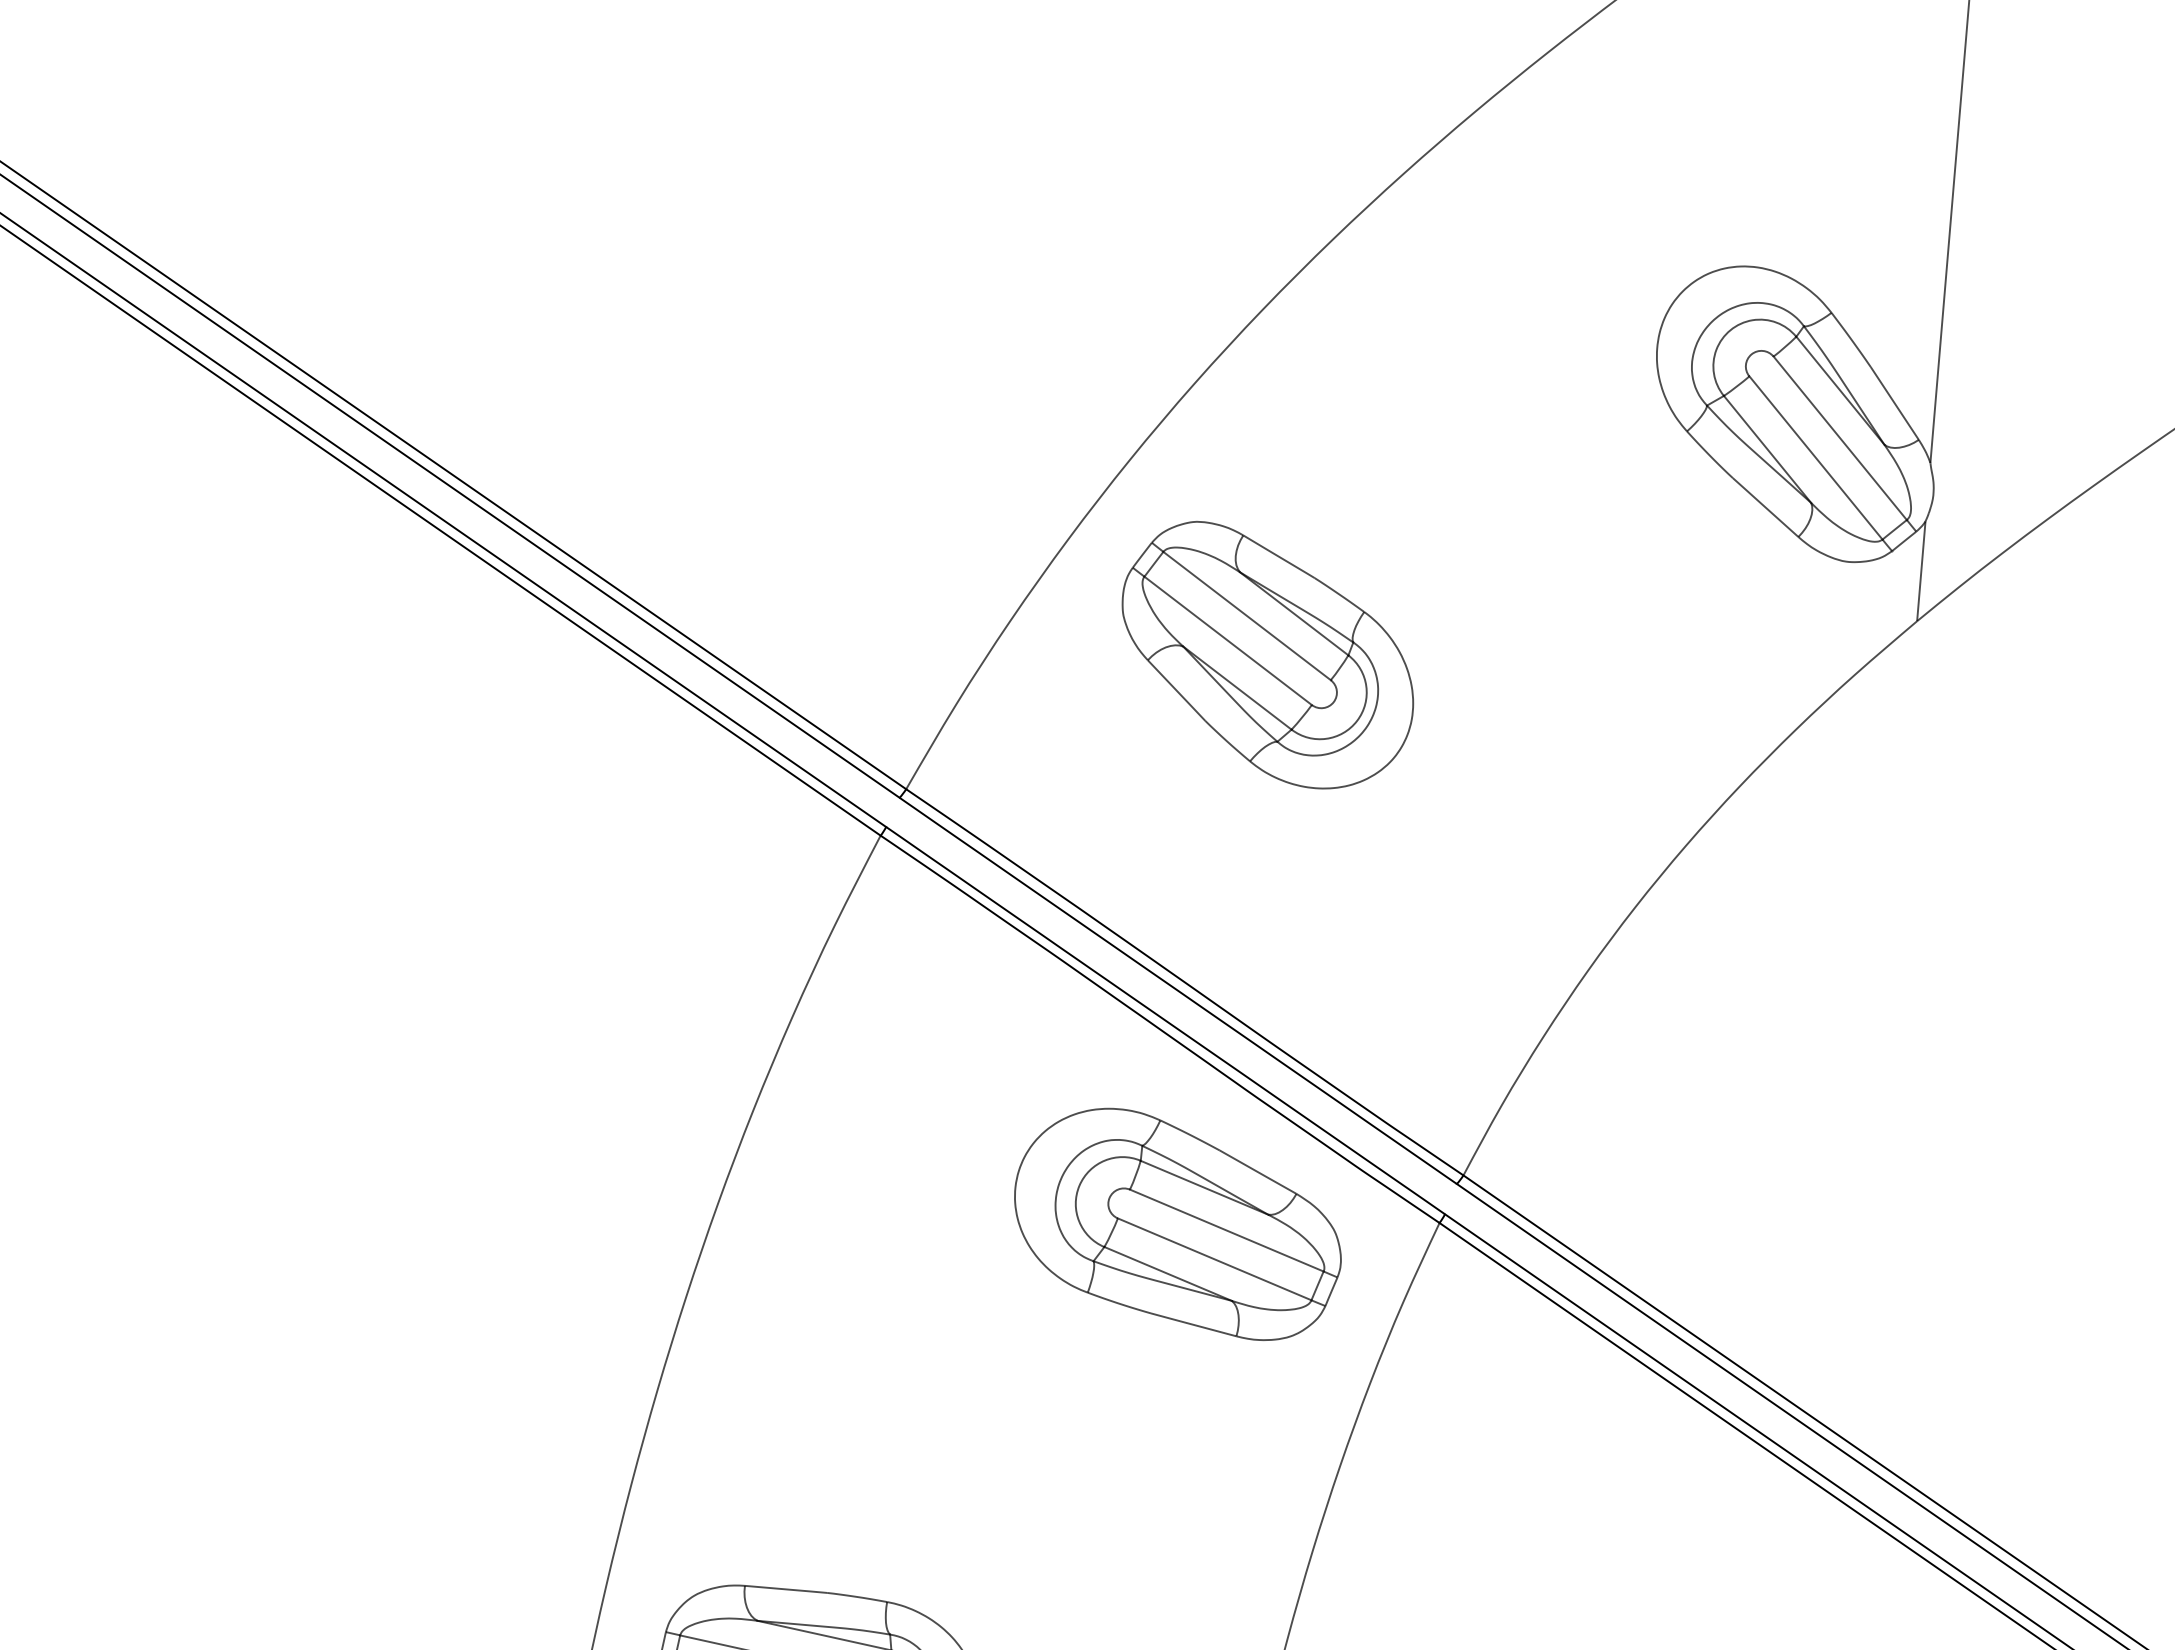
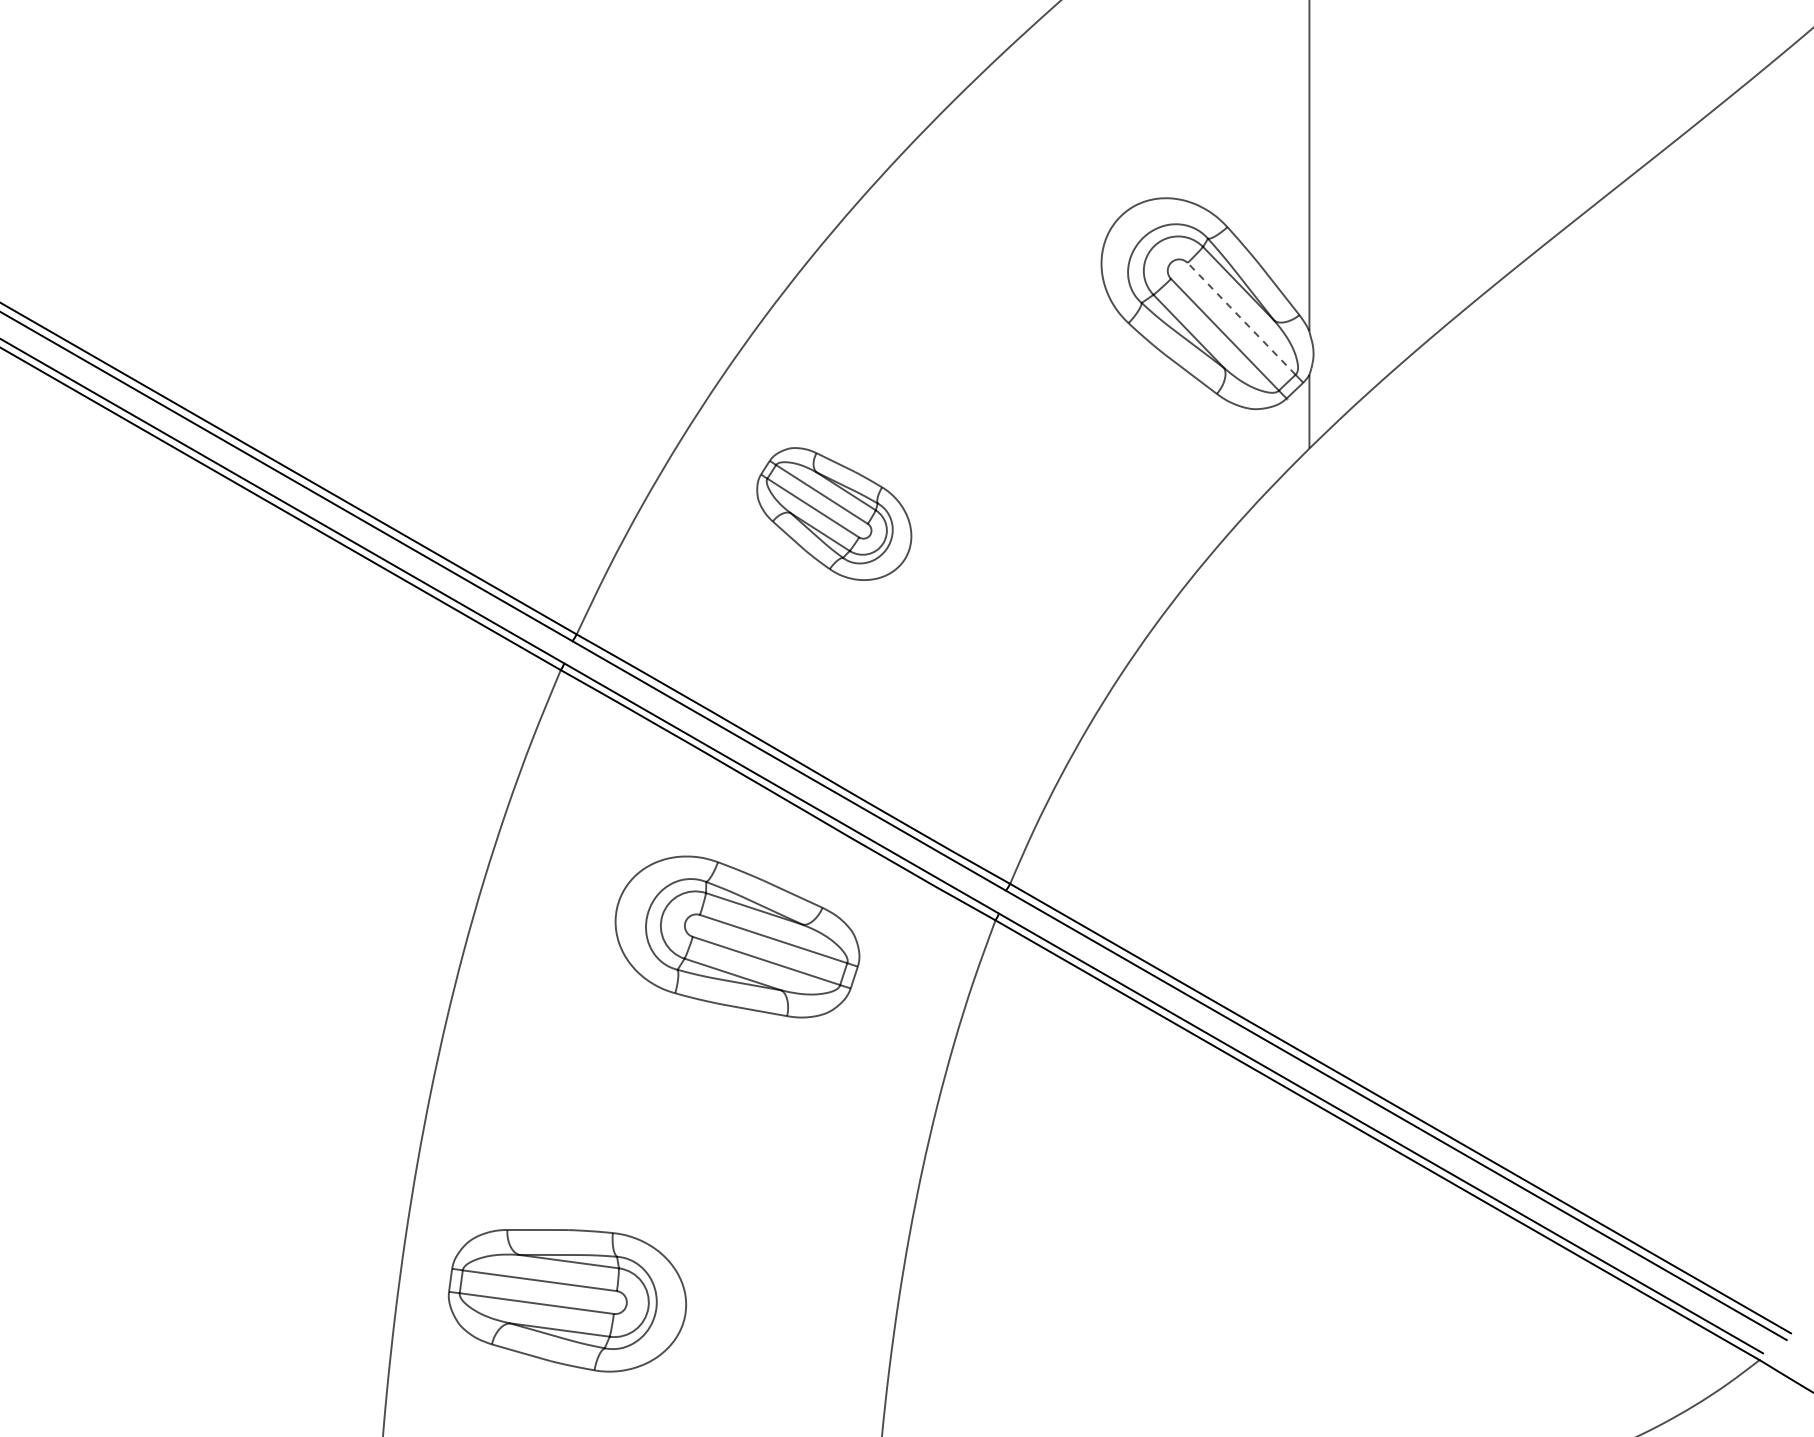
line: (1840, 437) -> (1241, 318), solid -> dashed
part: (1268, 655) -> (834, 513), size x0.7
part: (1178, 1223) -> (737, 936), moved

